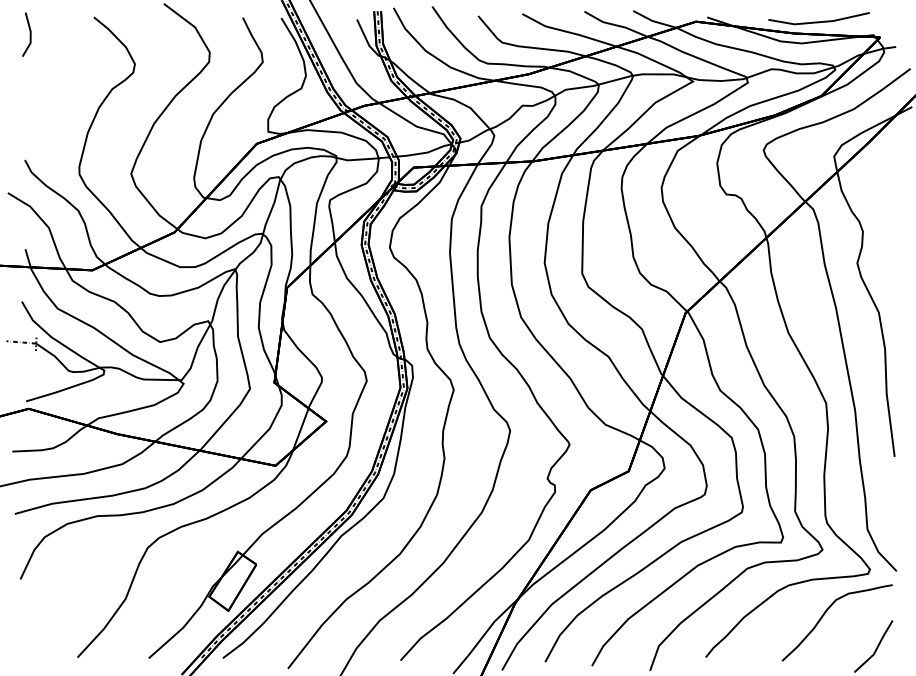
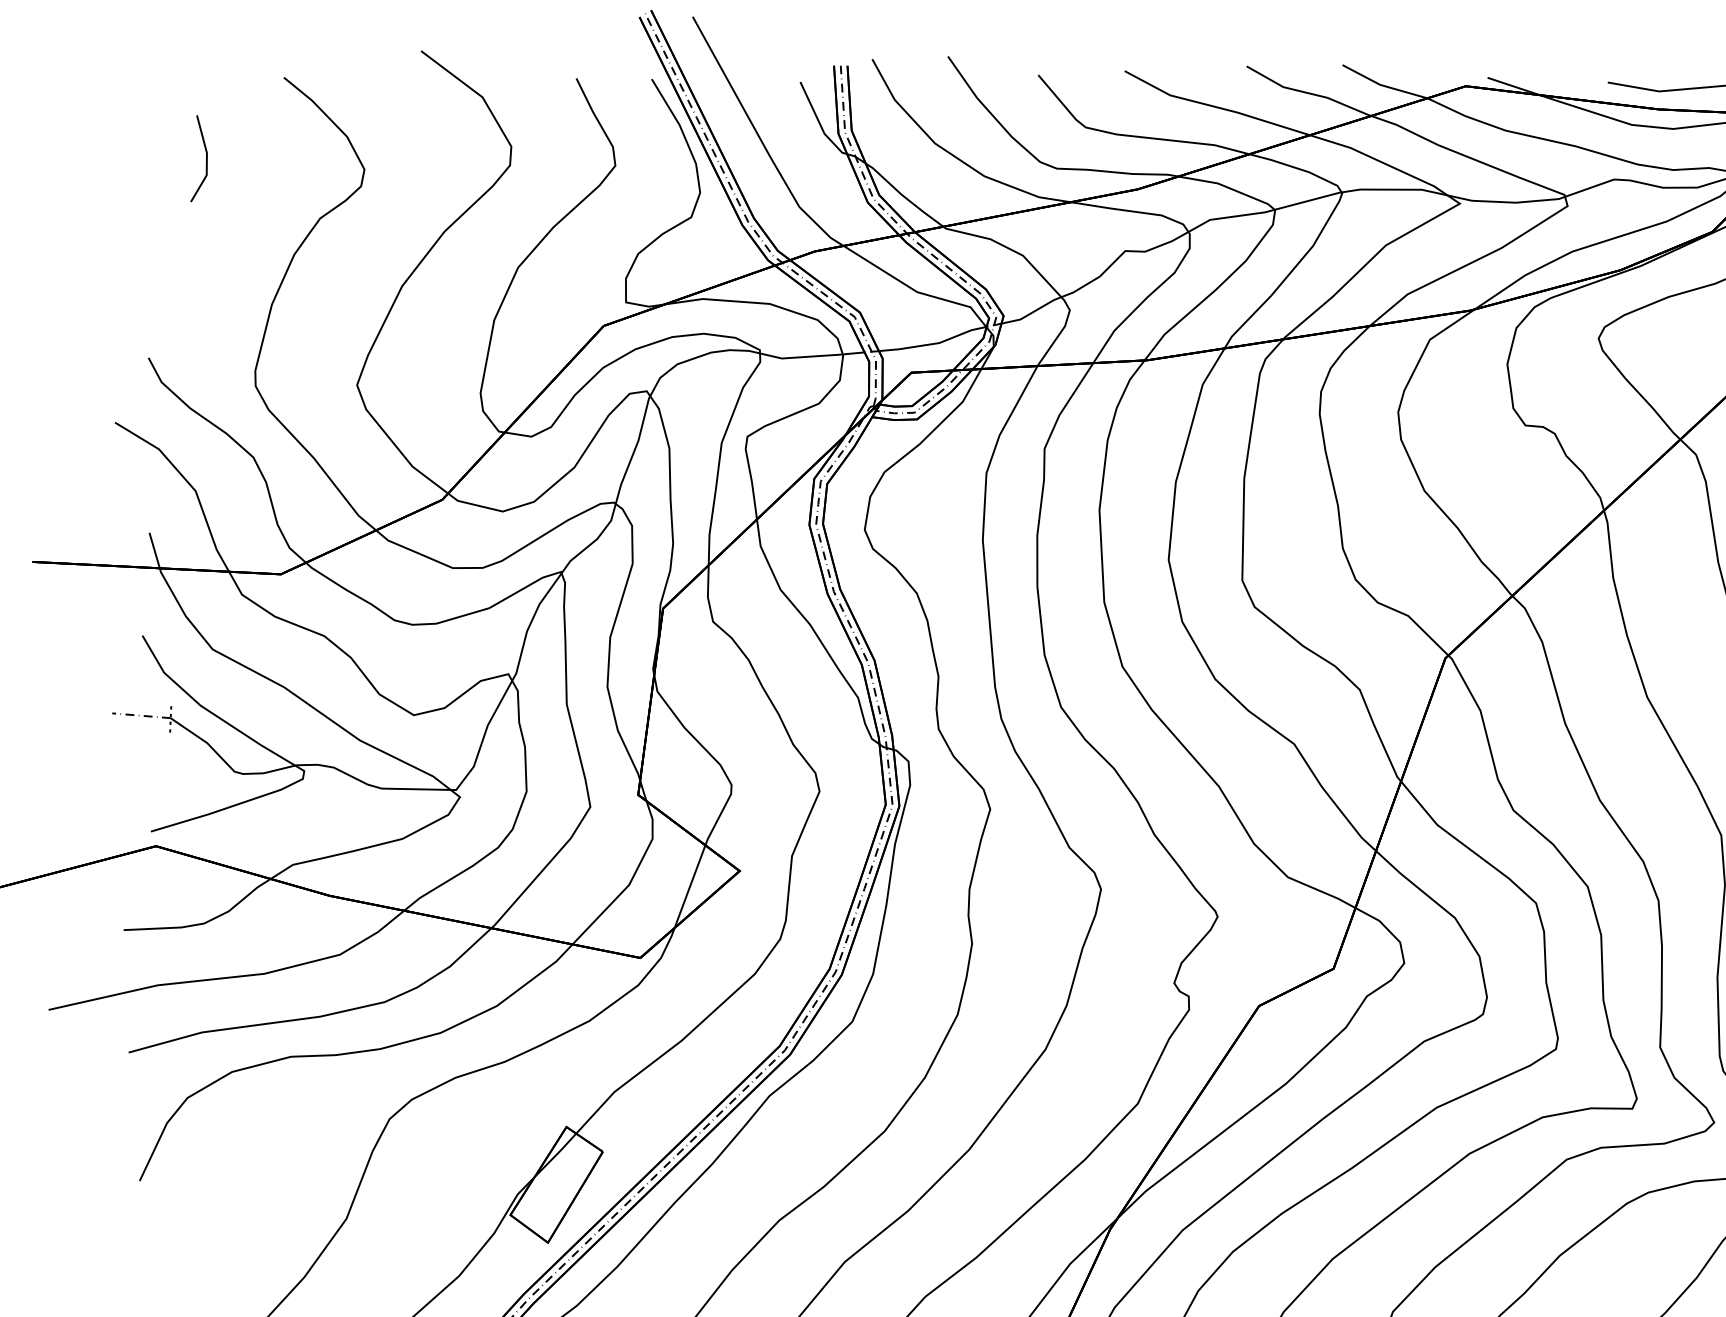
line: (29, 34) -> (204, 158), moved

